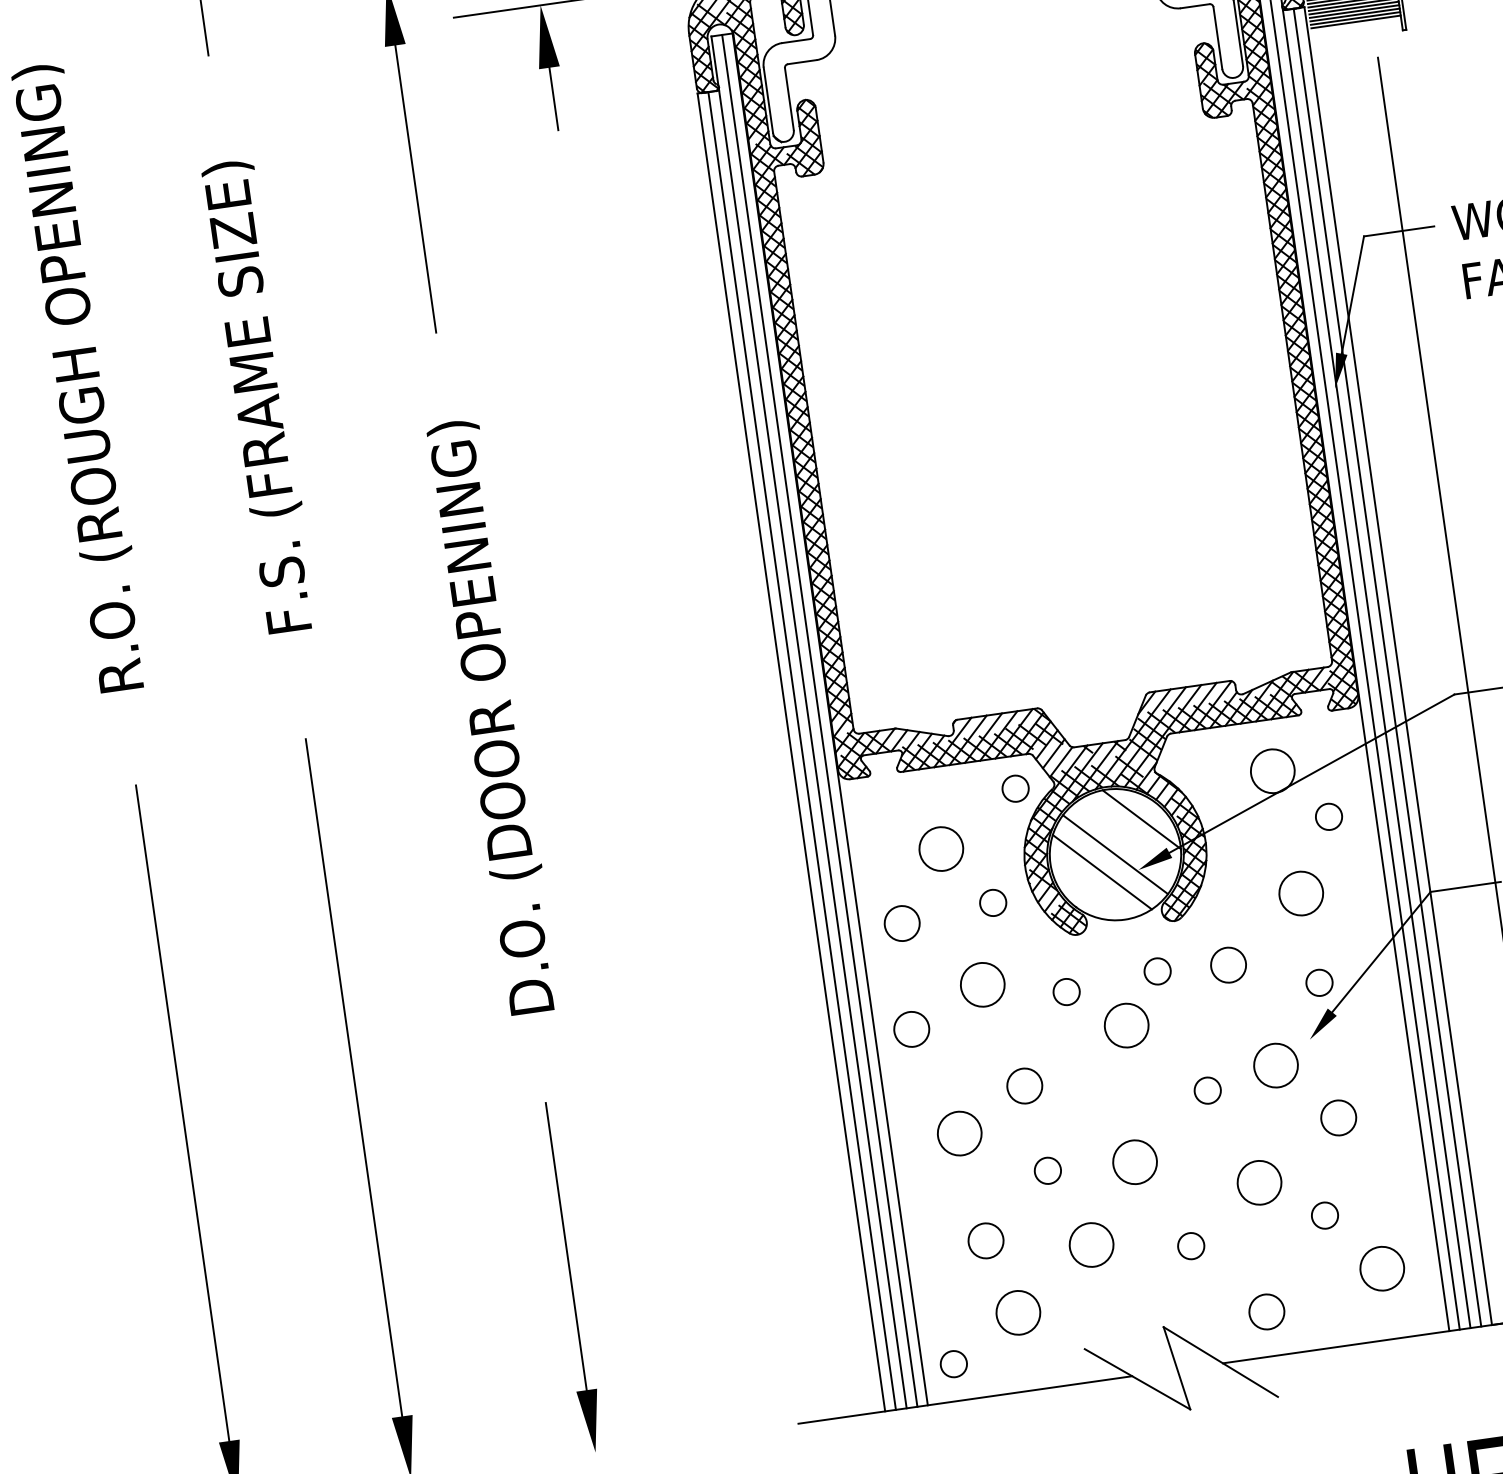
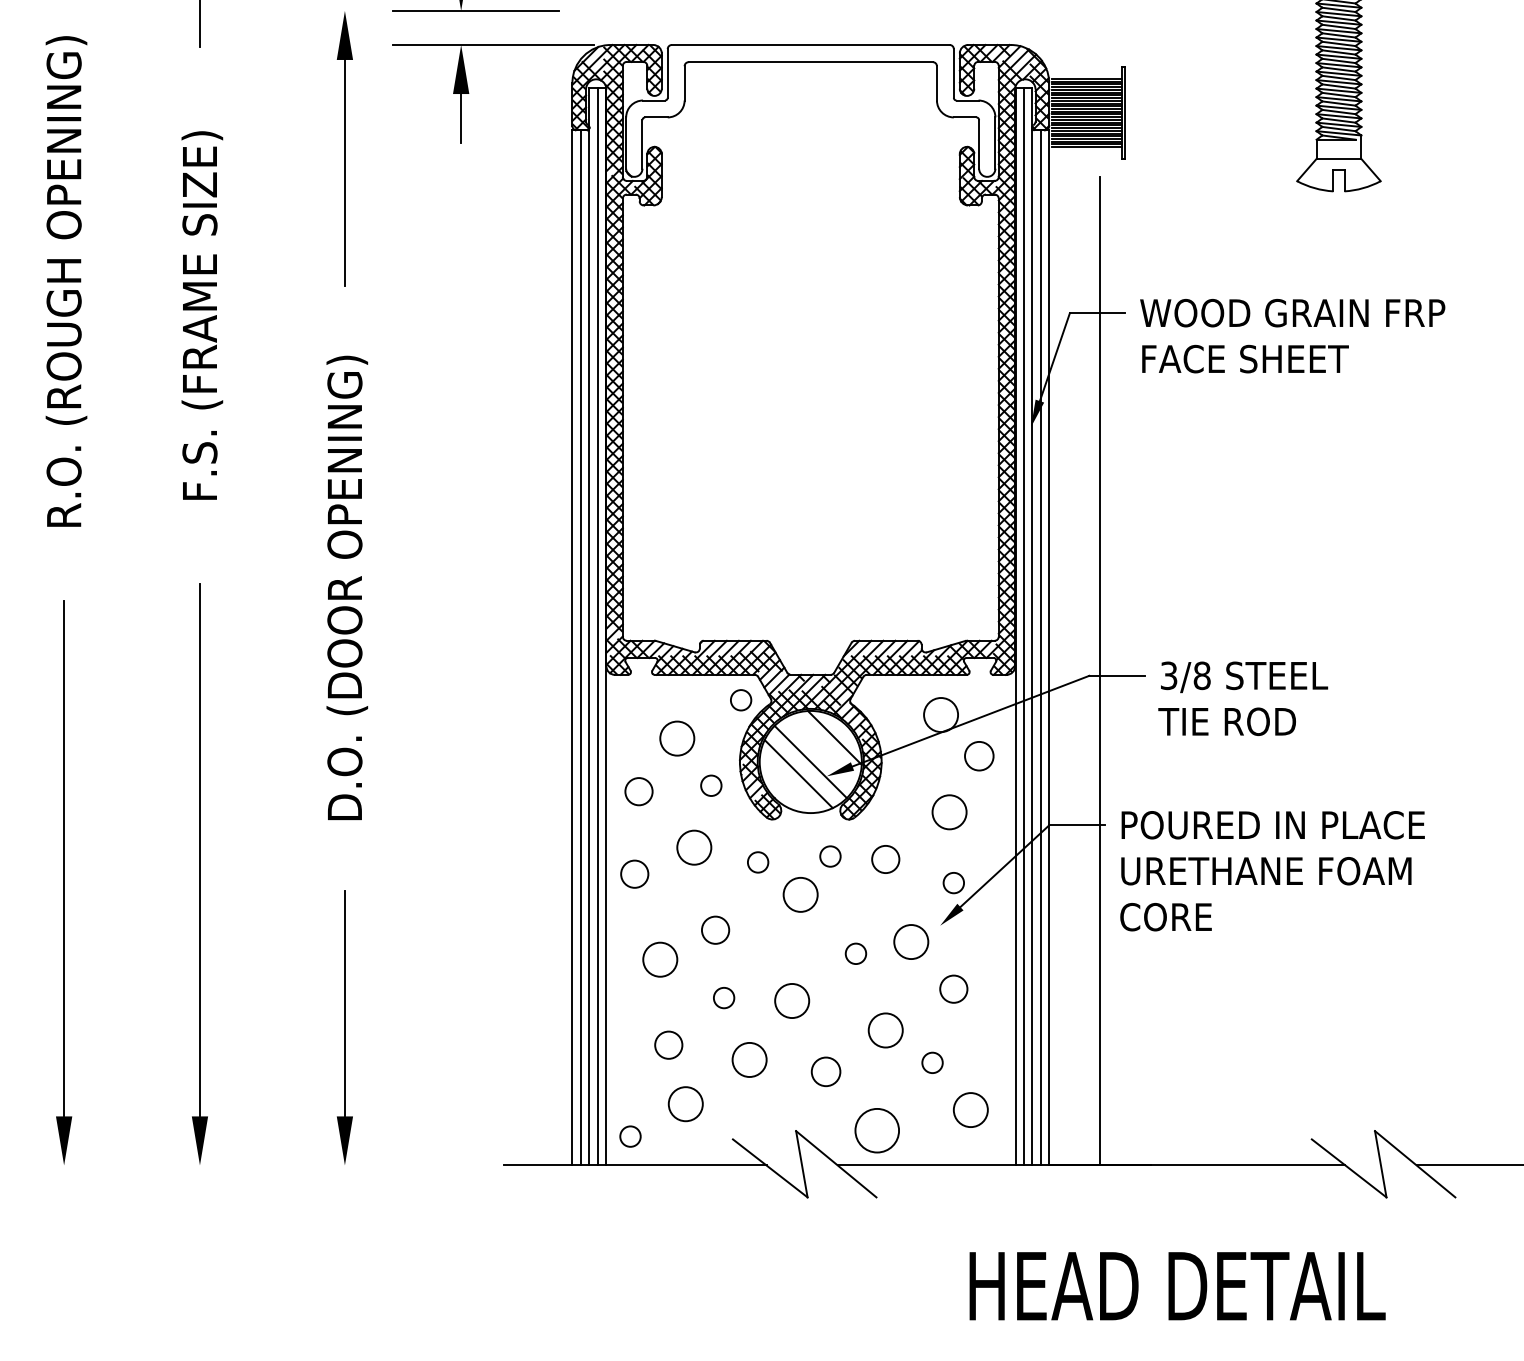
circle: (1329, 817) -> (979, 756), size x1.4
circle: (1191, 1245) -> (826, 1071), size x1.4
circle: (1265, 1311) -> (876, 1130), size x1.6

